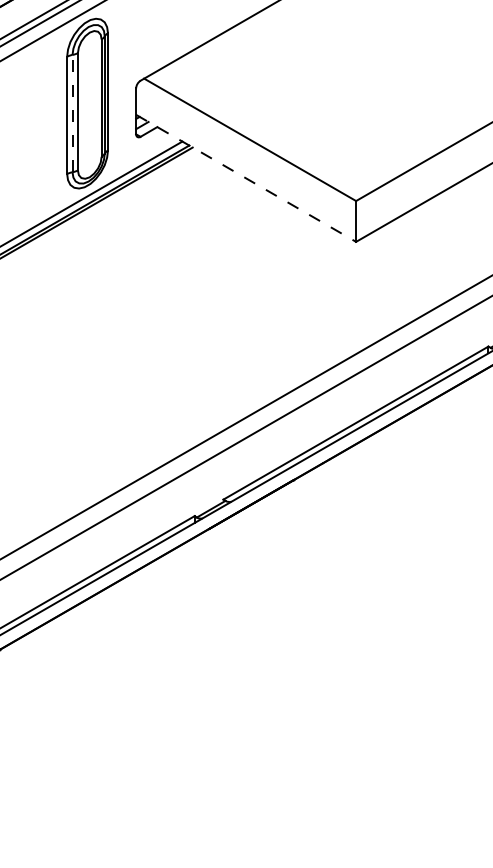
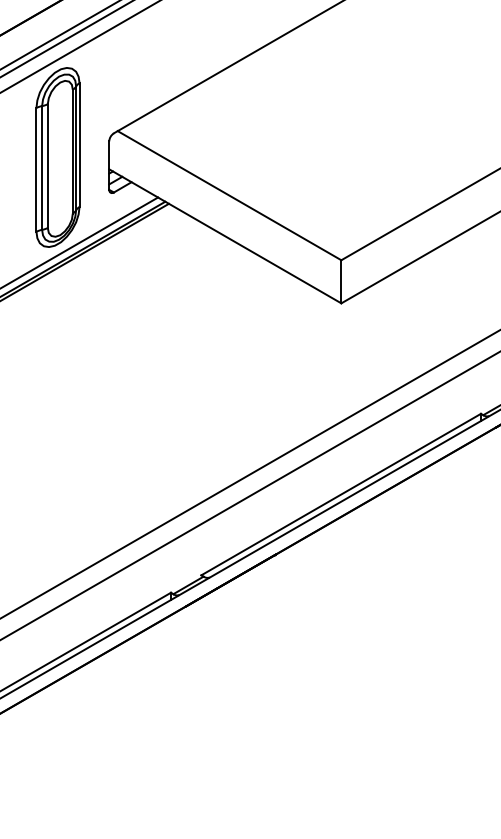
line: (72, 113) -> (42, 167), dashed -> solid
line: (246, 178) -> (225, 236), dashed -> solid

